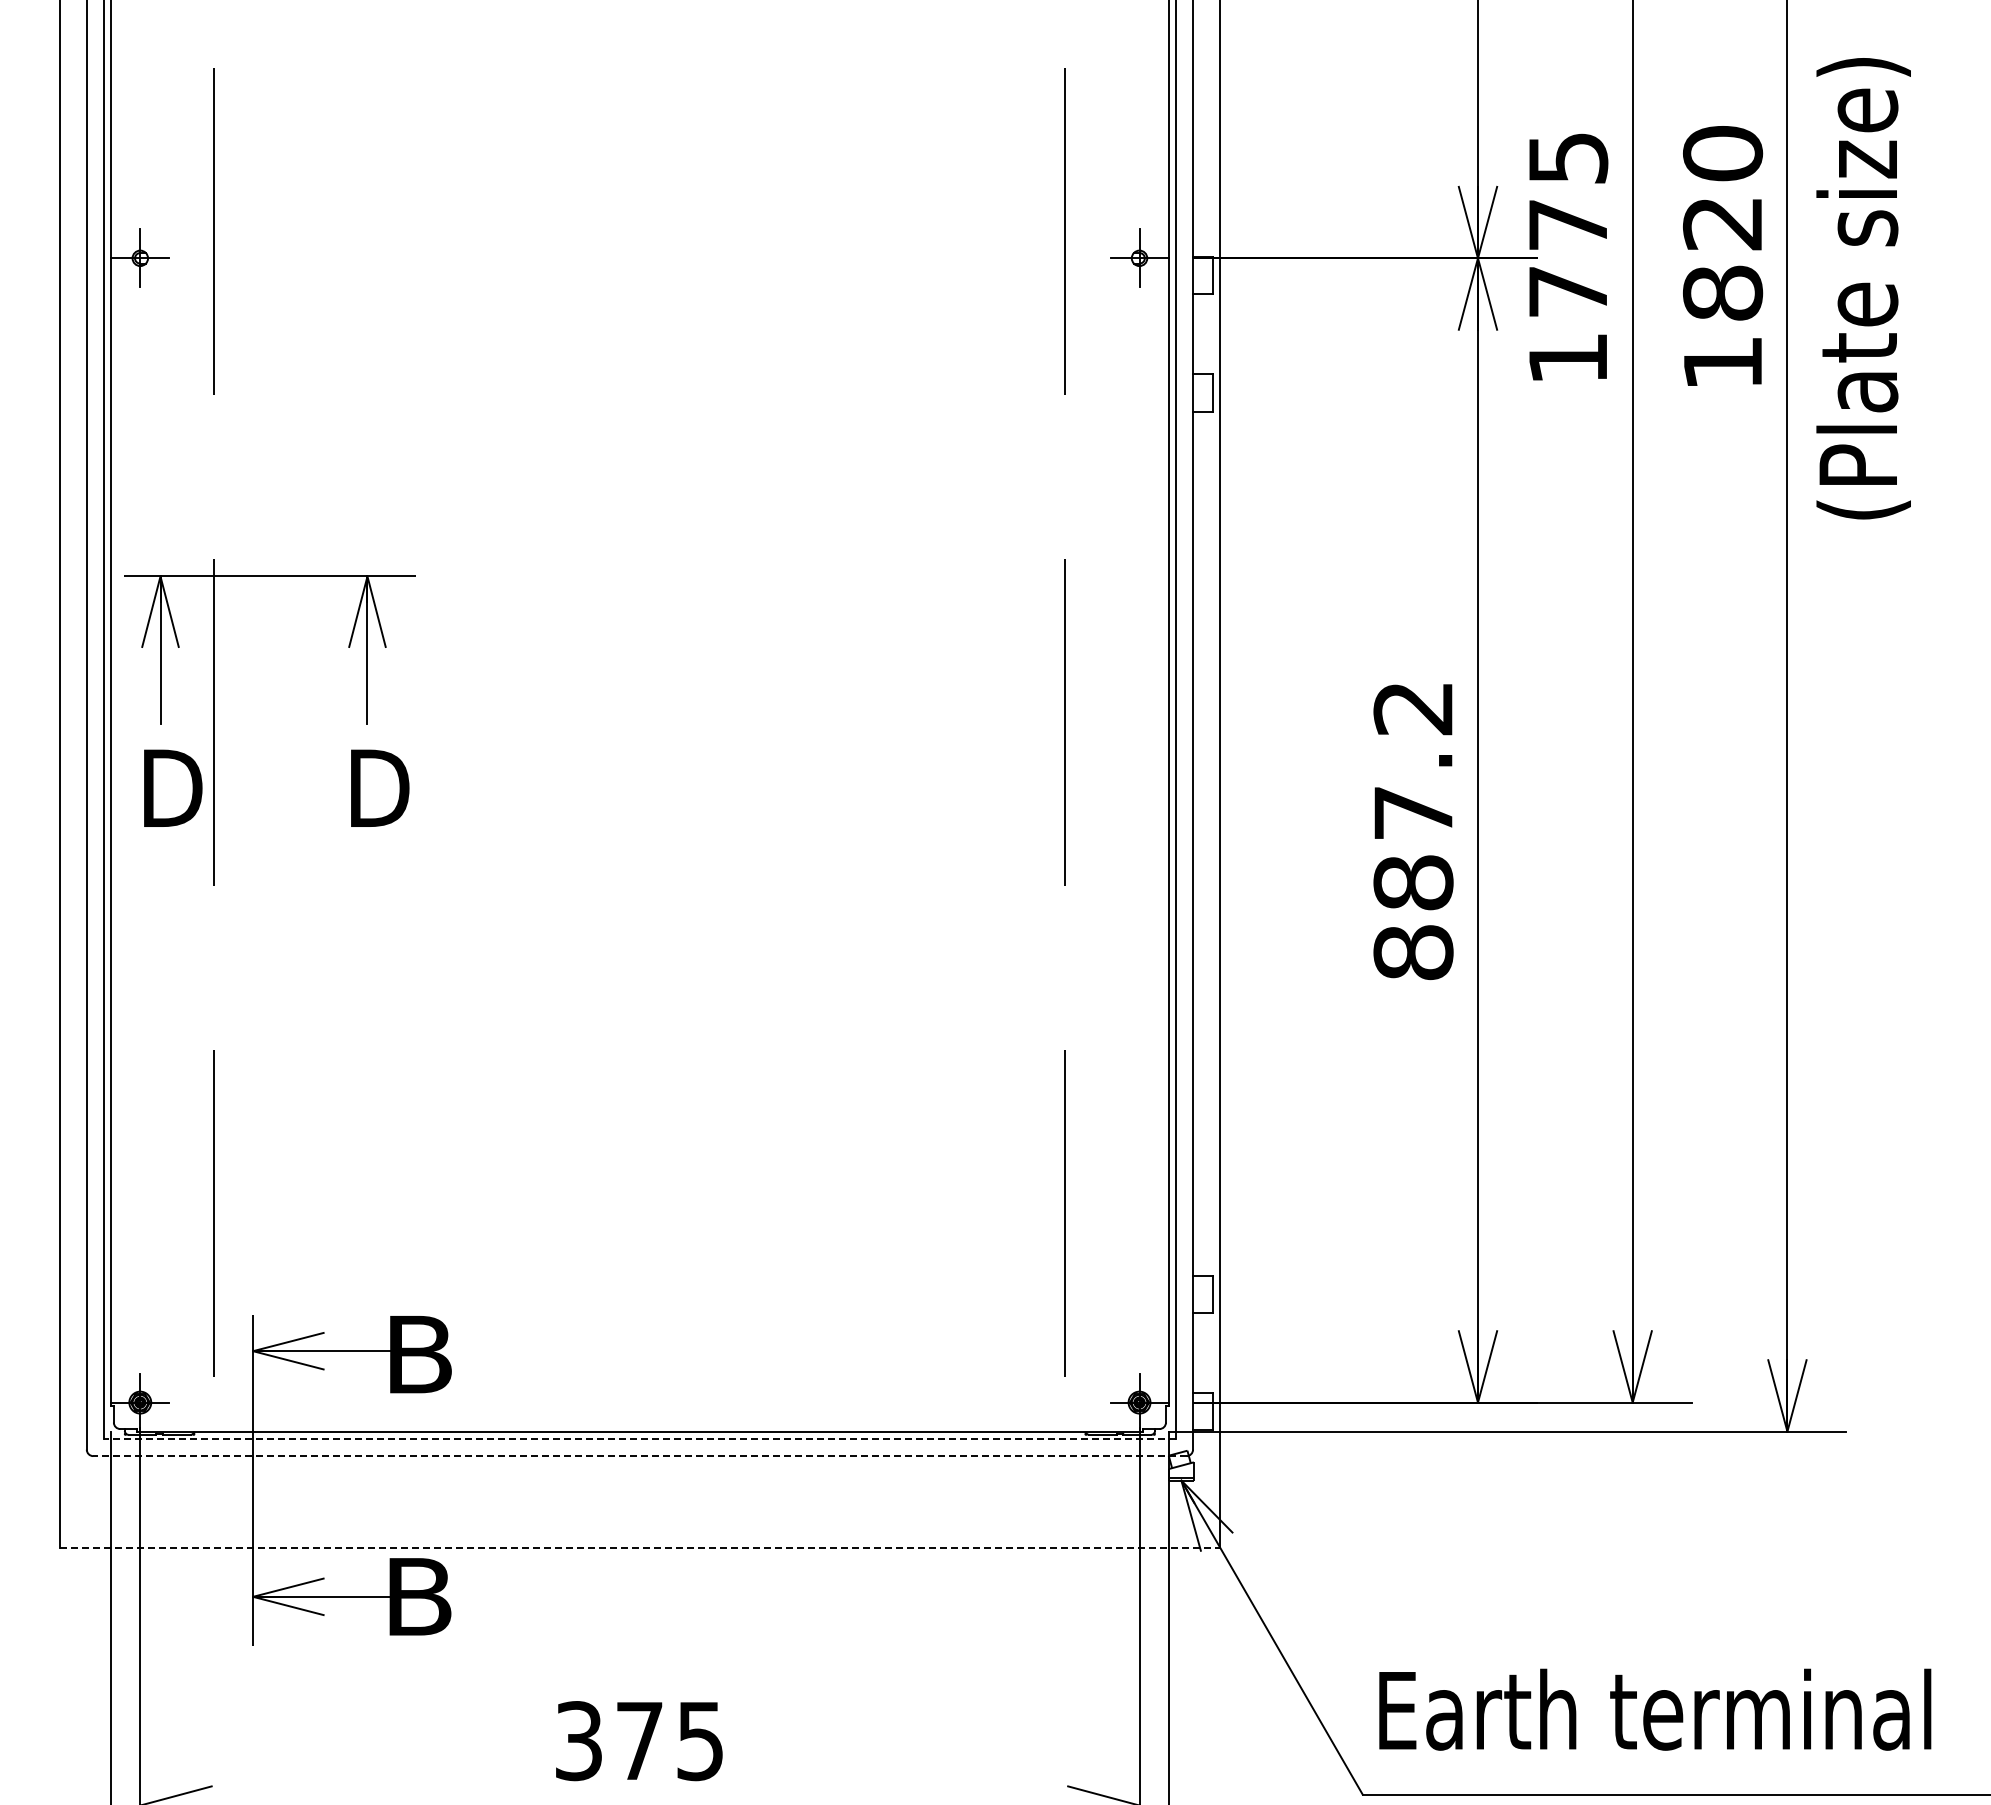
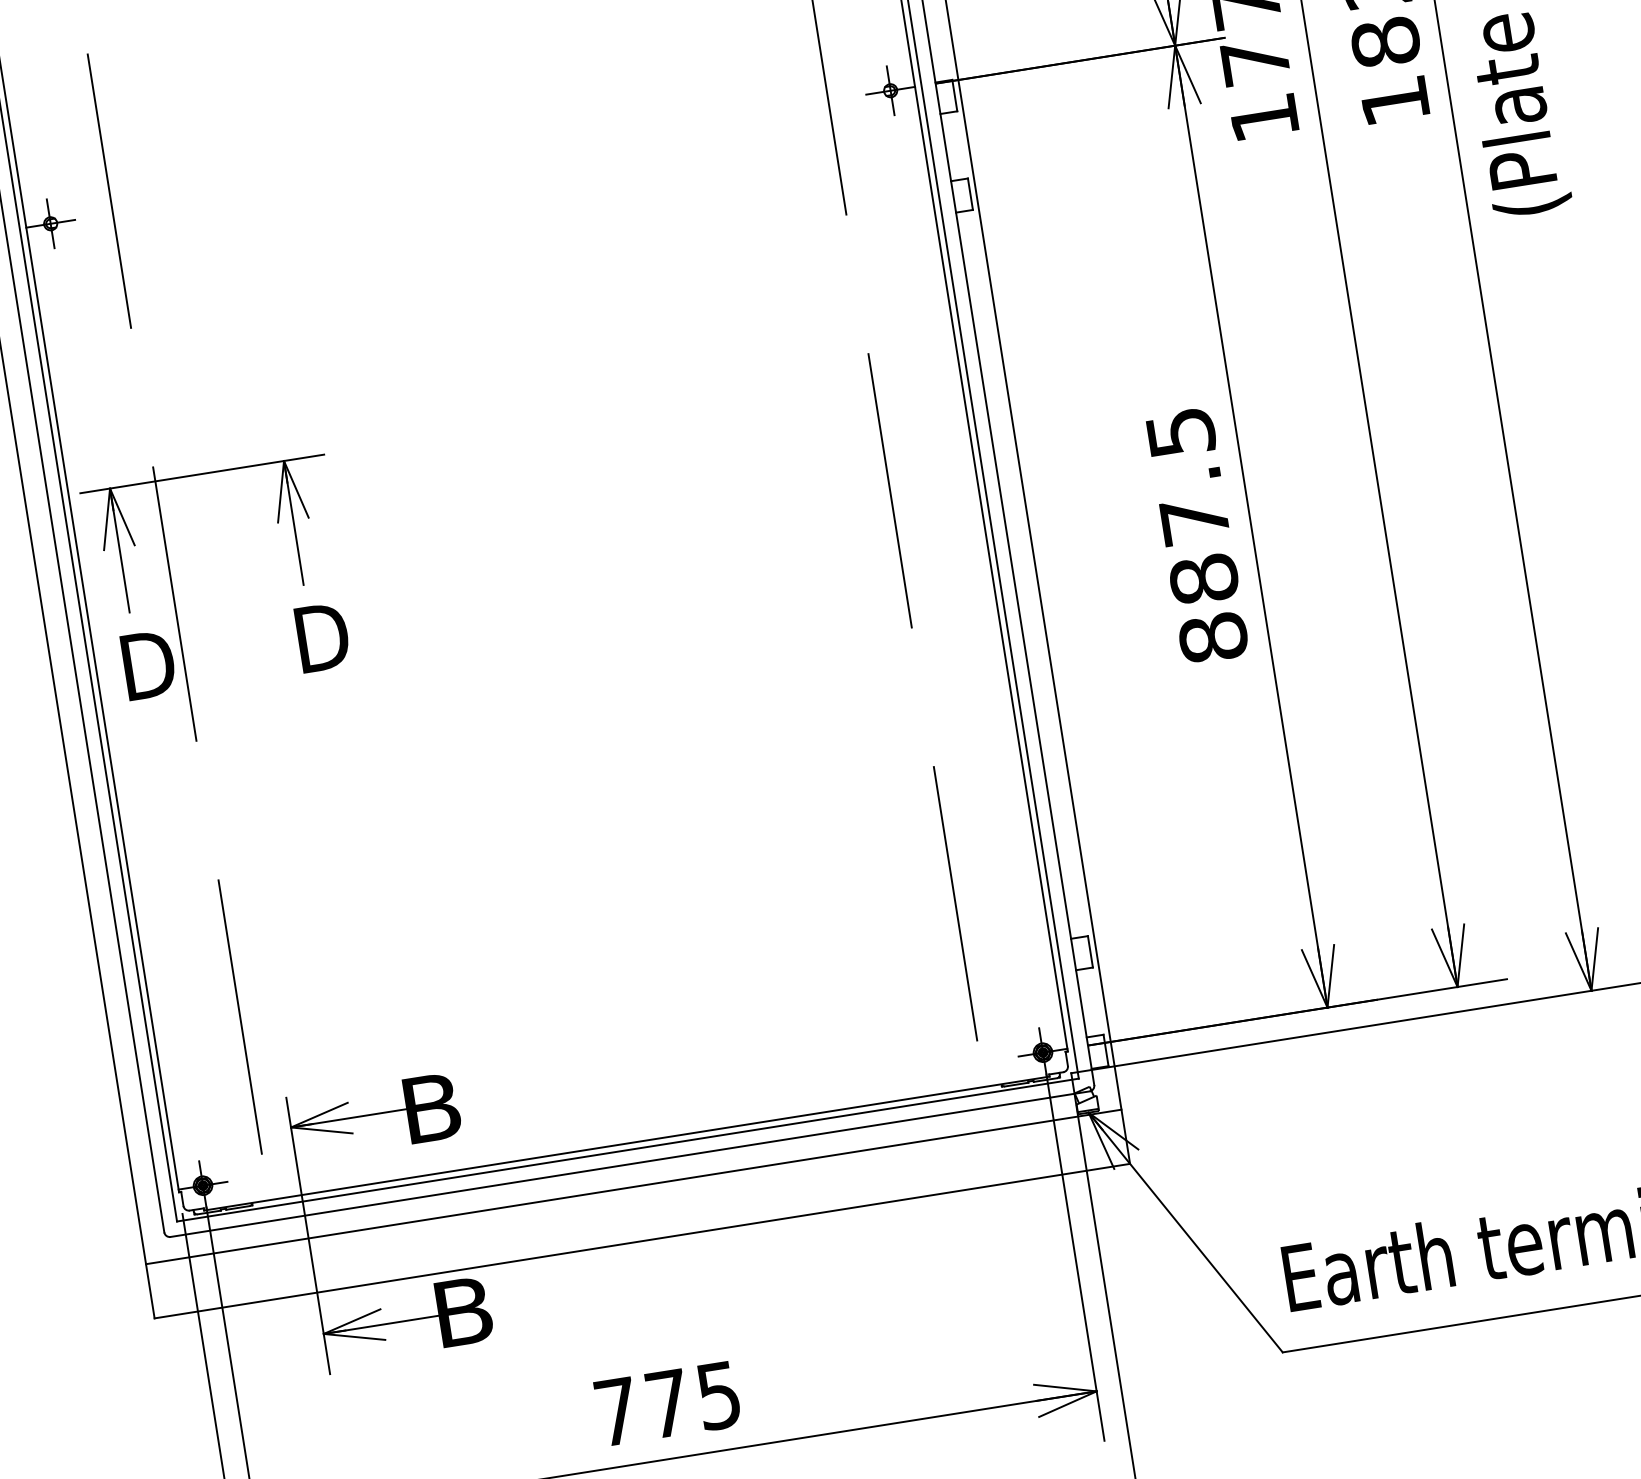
text: (1413, 709) -> (1181, 433), 887.2 -> 887.5
line: (639, 1439) -> (627, 1150), dashed -> solid
line: (639, 1456) -> (629, 1164), dashed -> solid
line: (639, 1483) -> (633, 1187), added
line: (640, 1547) -> (642, 1240), dashed -> solid
text: (578, 1741) -> (616, 1412), 375 -> 775

